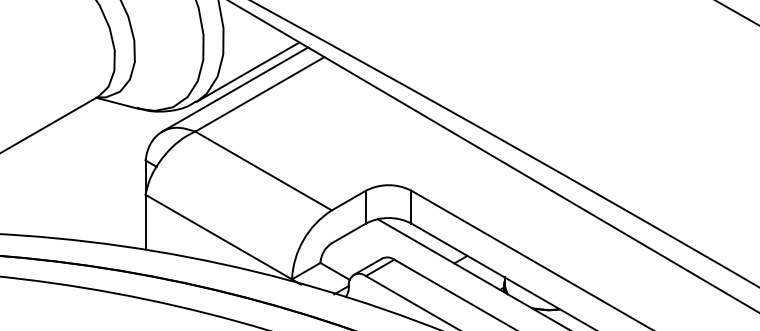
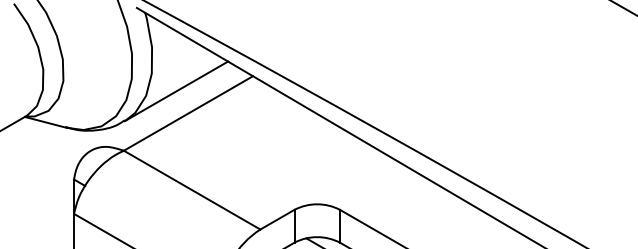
line: (235, 89) -> (164, 108), removed

